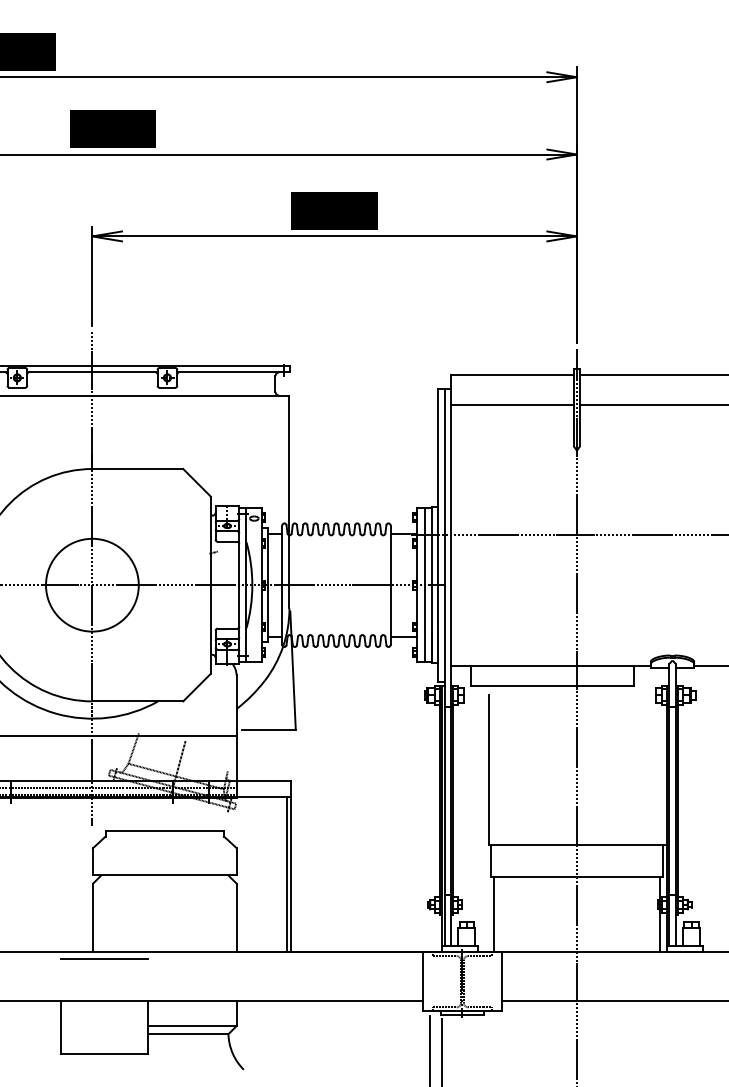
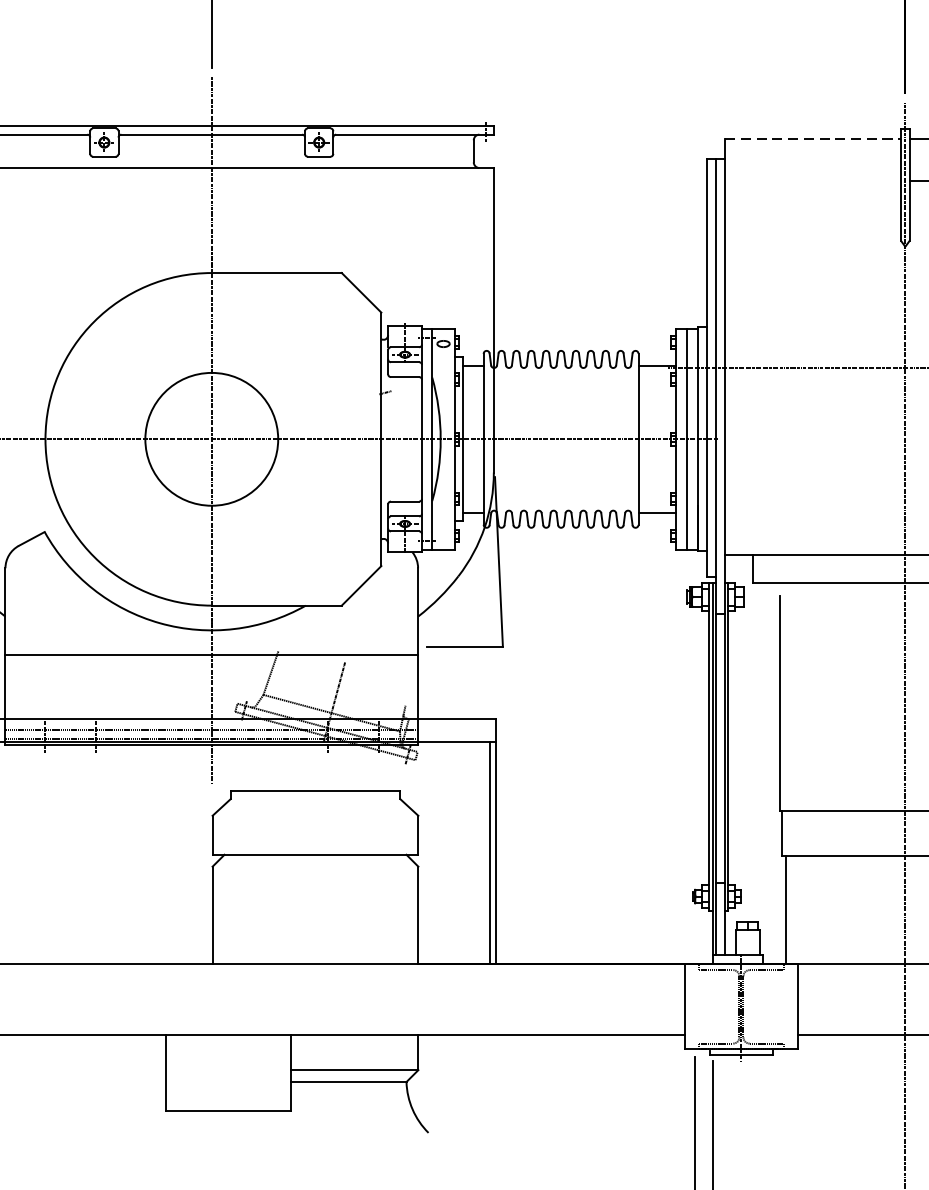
line: (512, 375) -> (813, 139), solid -> dashed
line: (511, 405) -> (811, 182), removed
line: (103, 959) -> (227, 975), removed

